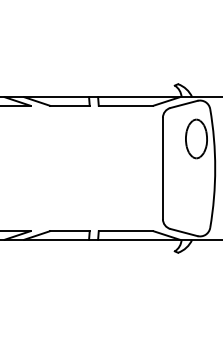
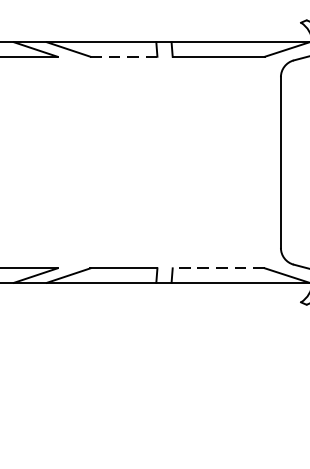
line: (69, 105) -> (123, 56), solid -> dashed
line: (125, 231) -> (217, 268), solid -> dashed

